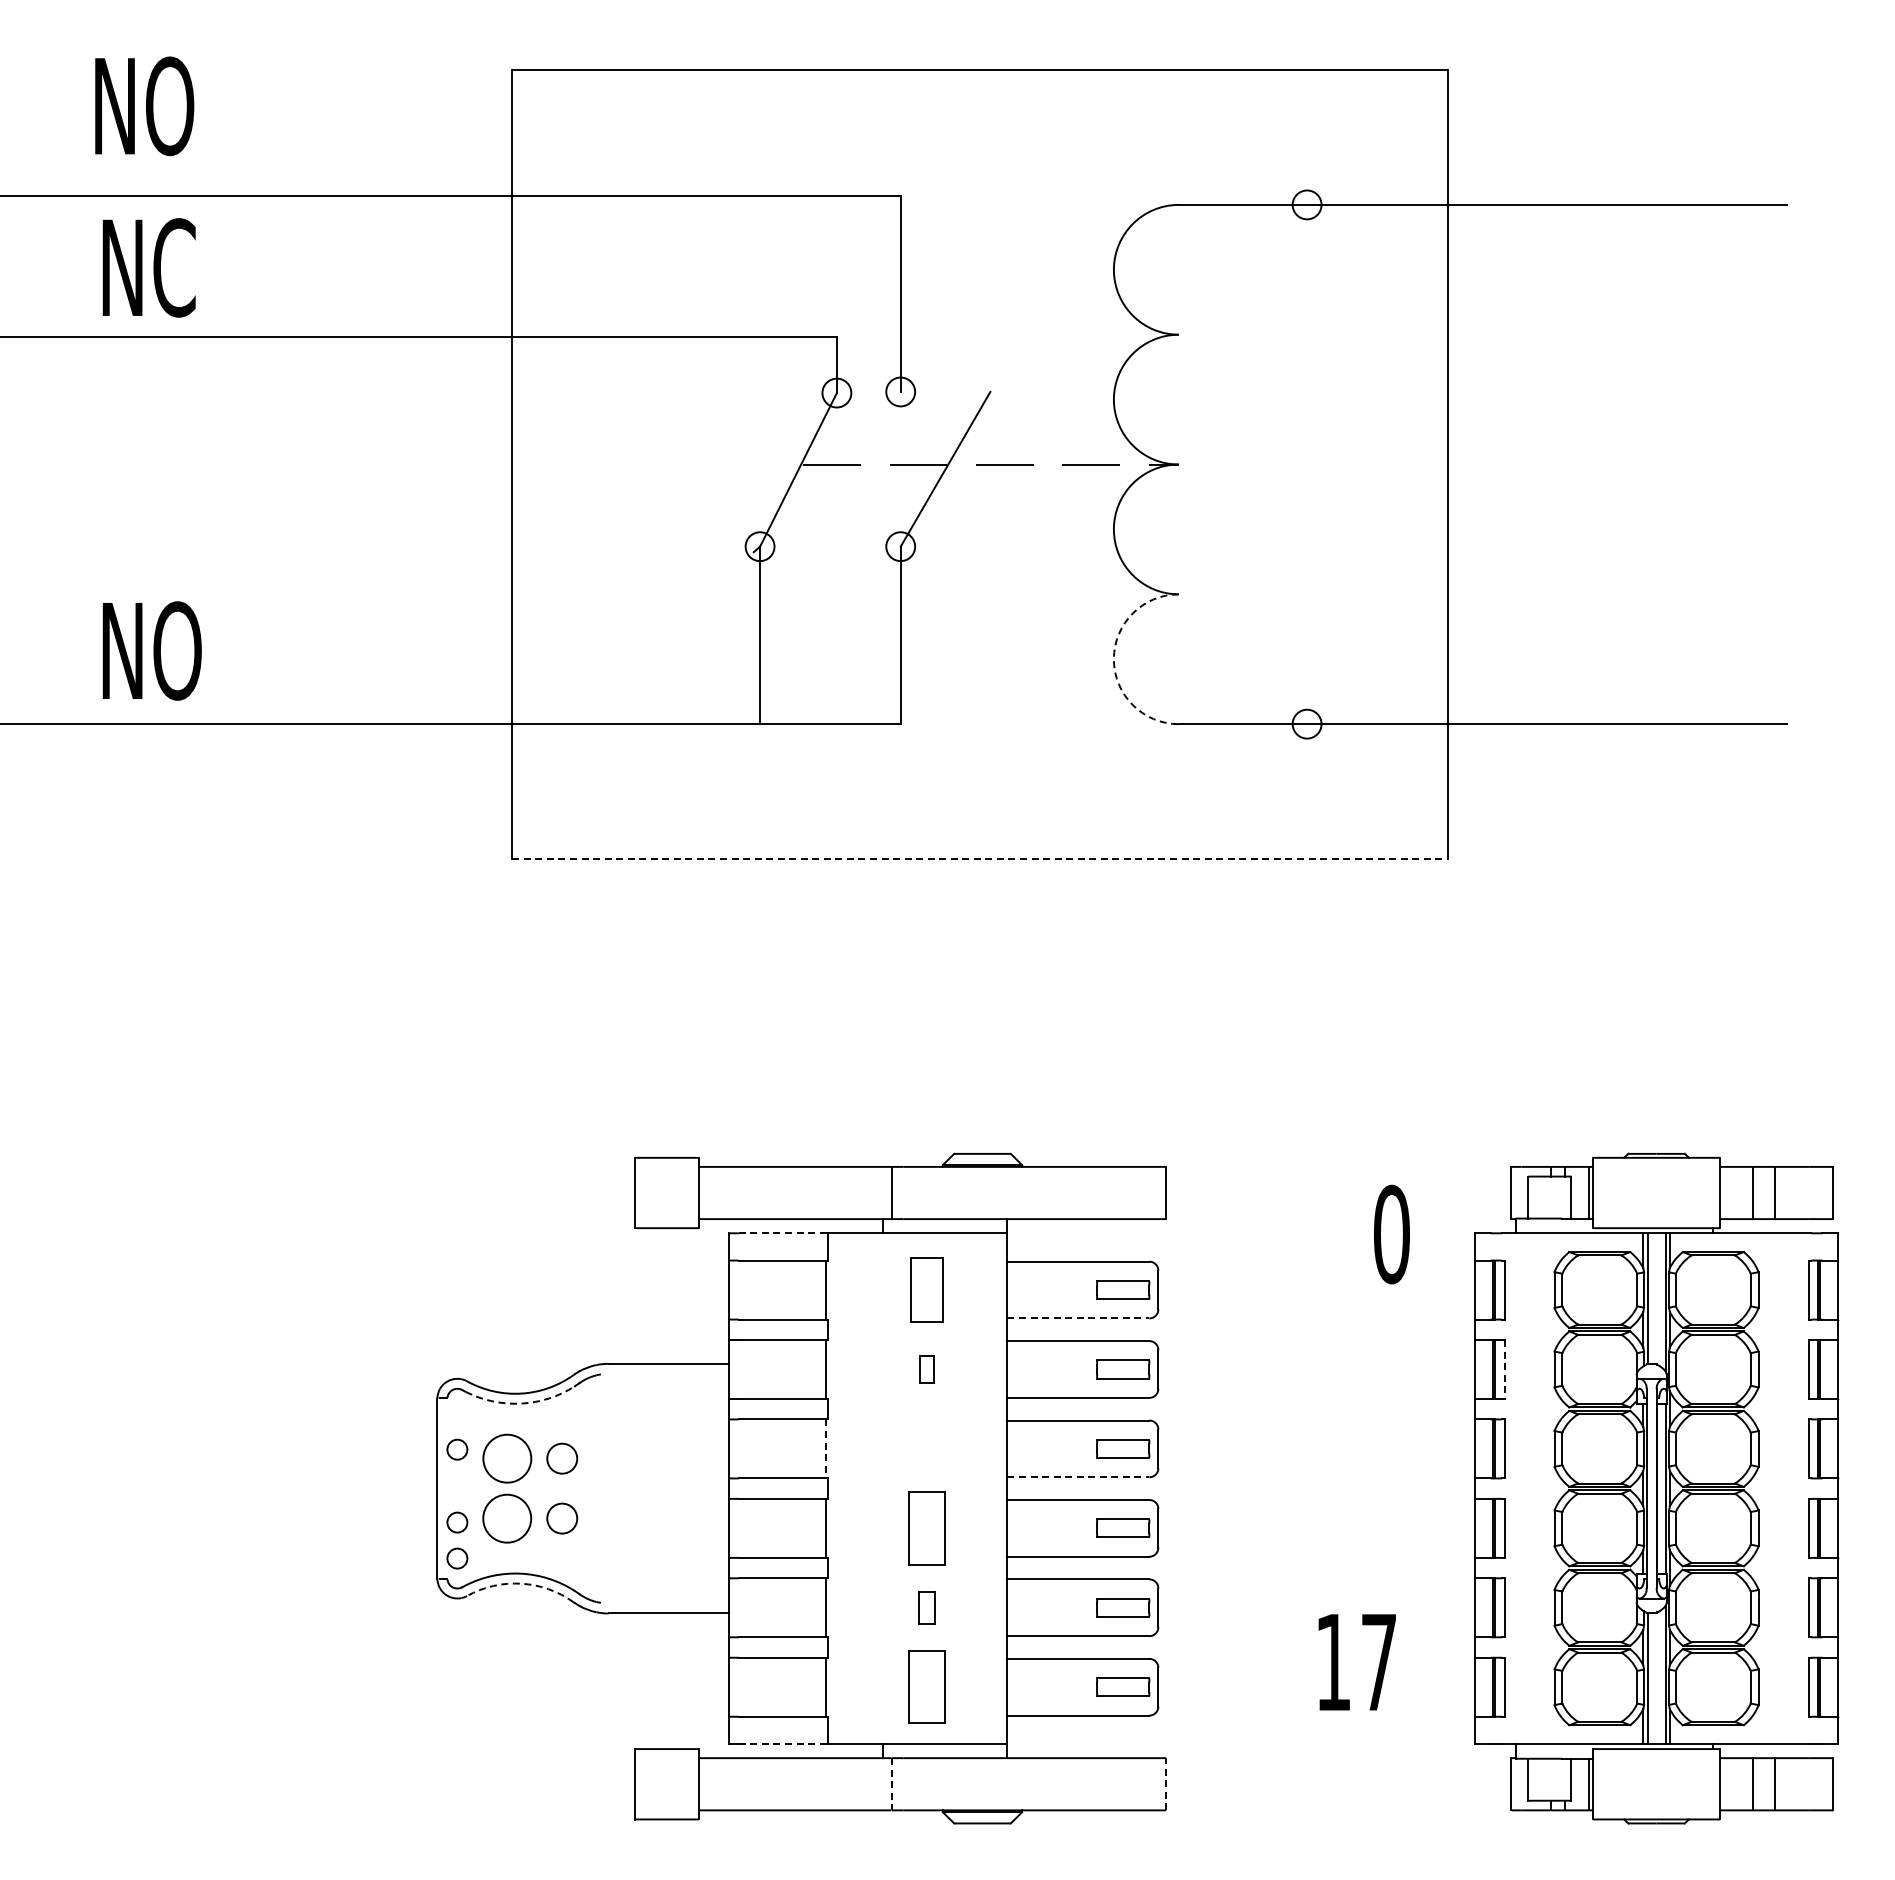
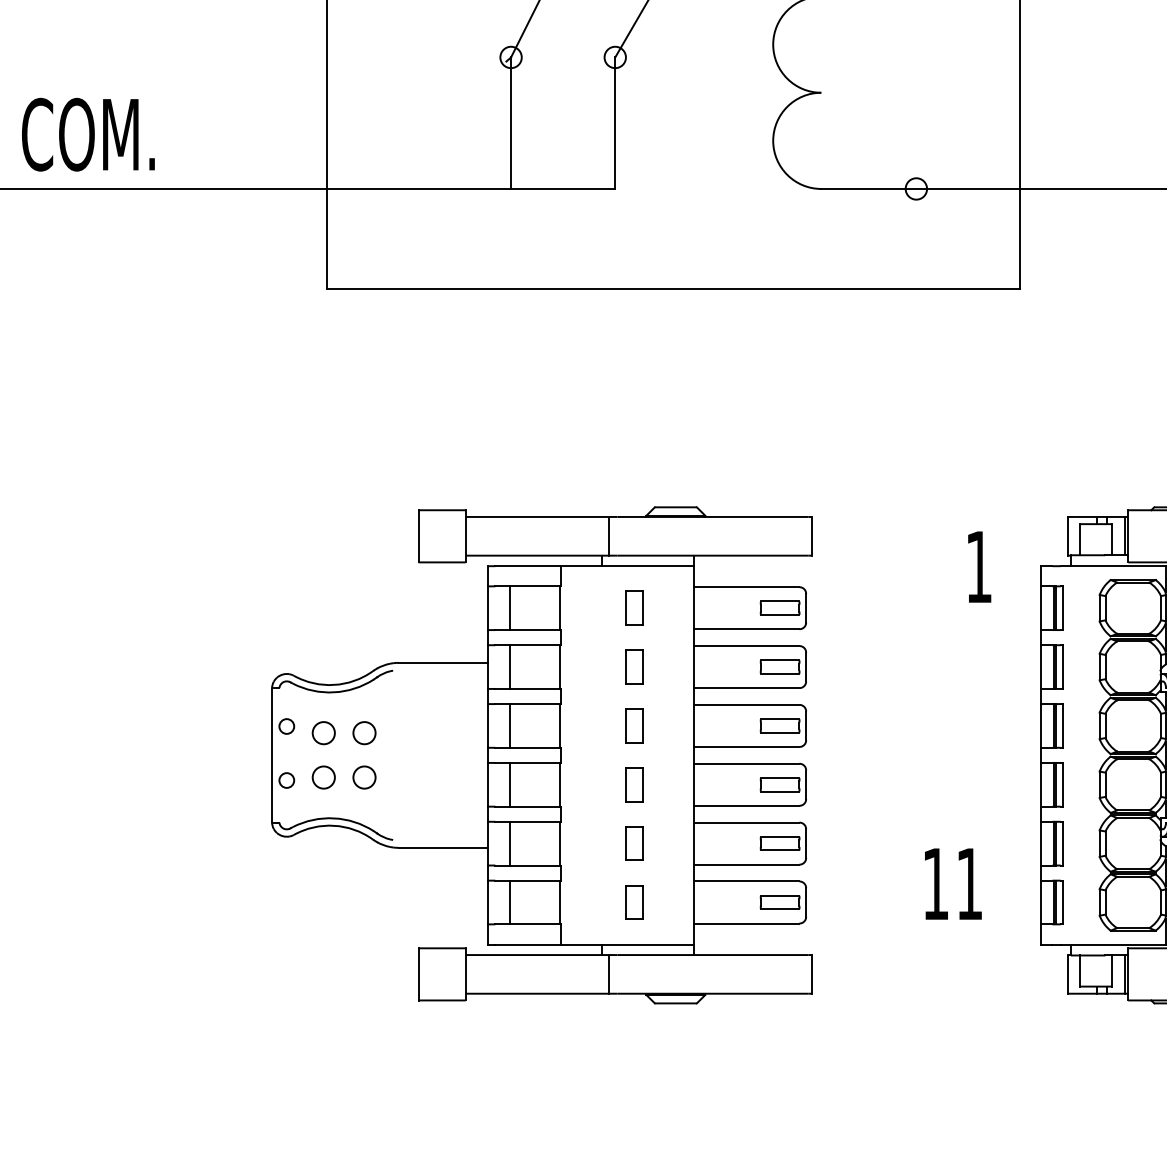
text: (189, 650) -> (88, 134), NO -> COM.
arc: (1113, 659) -> (772, 141), dashed -> solid
line: (979, 858) -> (673, 288), dashed -> solid
line: (783, 1233) -> (528, 566), dashed -> solid
text: (1391, 1234) -> (978, 567), 0 -> 1
line: (758, 1289) -> (509, 607), added
part: (926, 1289) -> (634, 607), size x0.71
line: (1078, 1318) -> (746, 629), dashed -> solid
line: (758, 1369) -> (509, 667), added
part: (926, 1369) -> (634, 667), size x1.67
line: (1504, 1369) -> (1062, 667), dashed -> solid
arc: (521, 1403) -> (334, 692), dashed -> solid
line: (758, 1448) -> (509, 725), added
line: (825, 1448) -> (559, 725), dashed -> solid
part: (926, 1448) -> (634, 725), added
circle: (507, 1458) -> (323, 733), size x0.62
line: (1078, 1477) -> (746, 747), dashed -> solid
circle: (507, 1518) -> (323, 777), size x0.62
line: (758, 1527) -> (509, 784), added
part: (926, 1528) -> (634, 784), size x0.62
circle: (457, 1558) -> (286, 807), removed
arc: (521, 1583) -> (334, 825), dashed -> solid
line: (758, 1607) -> (509, 843), added
part: (926, 1607) -> (634, 843), size x1.43
text: (1378, 1662) -> (969, 884), 17 -> 11
line: (758, 1686) -> (509, 901), added
part: (926, 1687) -> (634, 902), size x0.62
line: (783, 1744) -> (528, 944), dashed -> solid
line: (1166, 1783) -> (812, 973), dashed -> solid
line: (891, 1784) -> (608, 974), dashed -> solid

